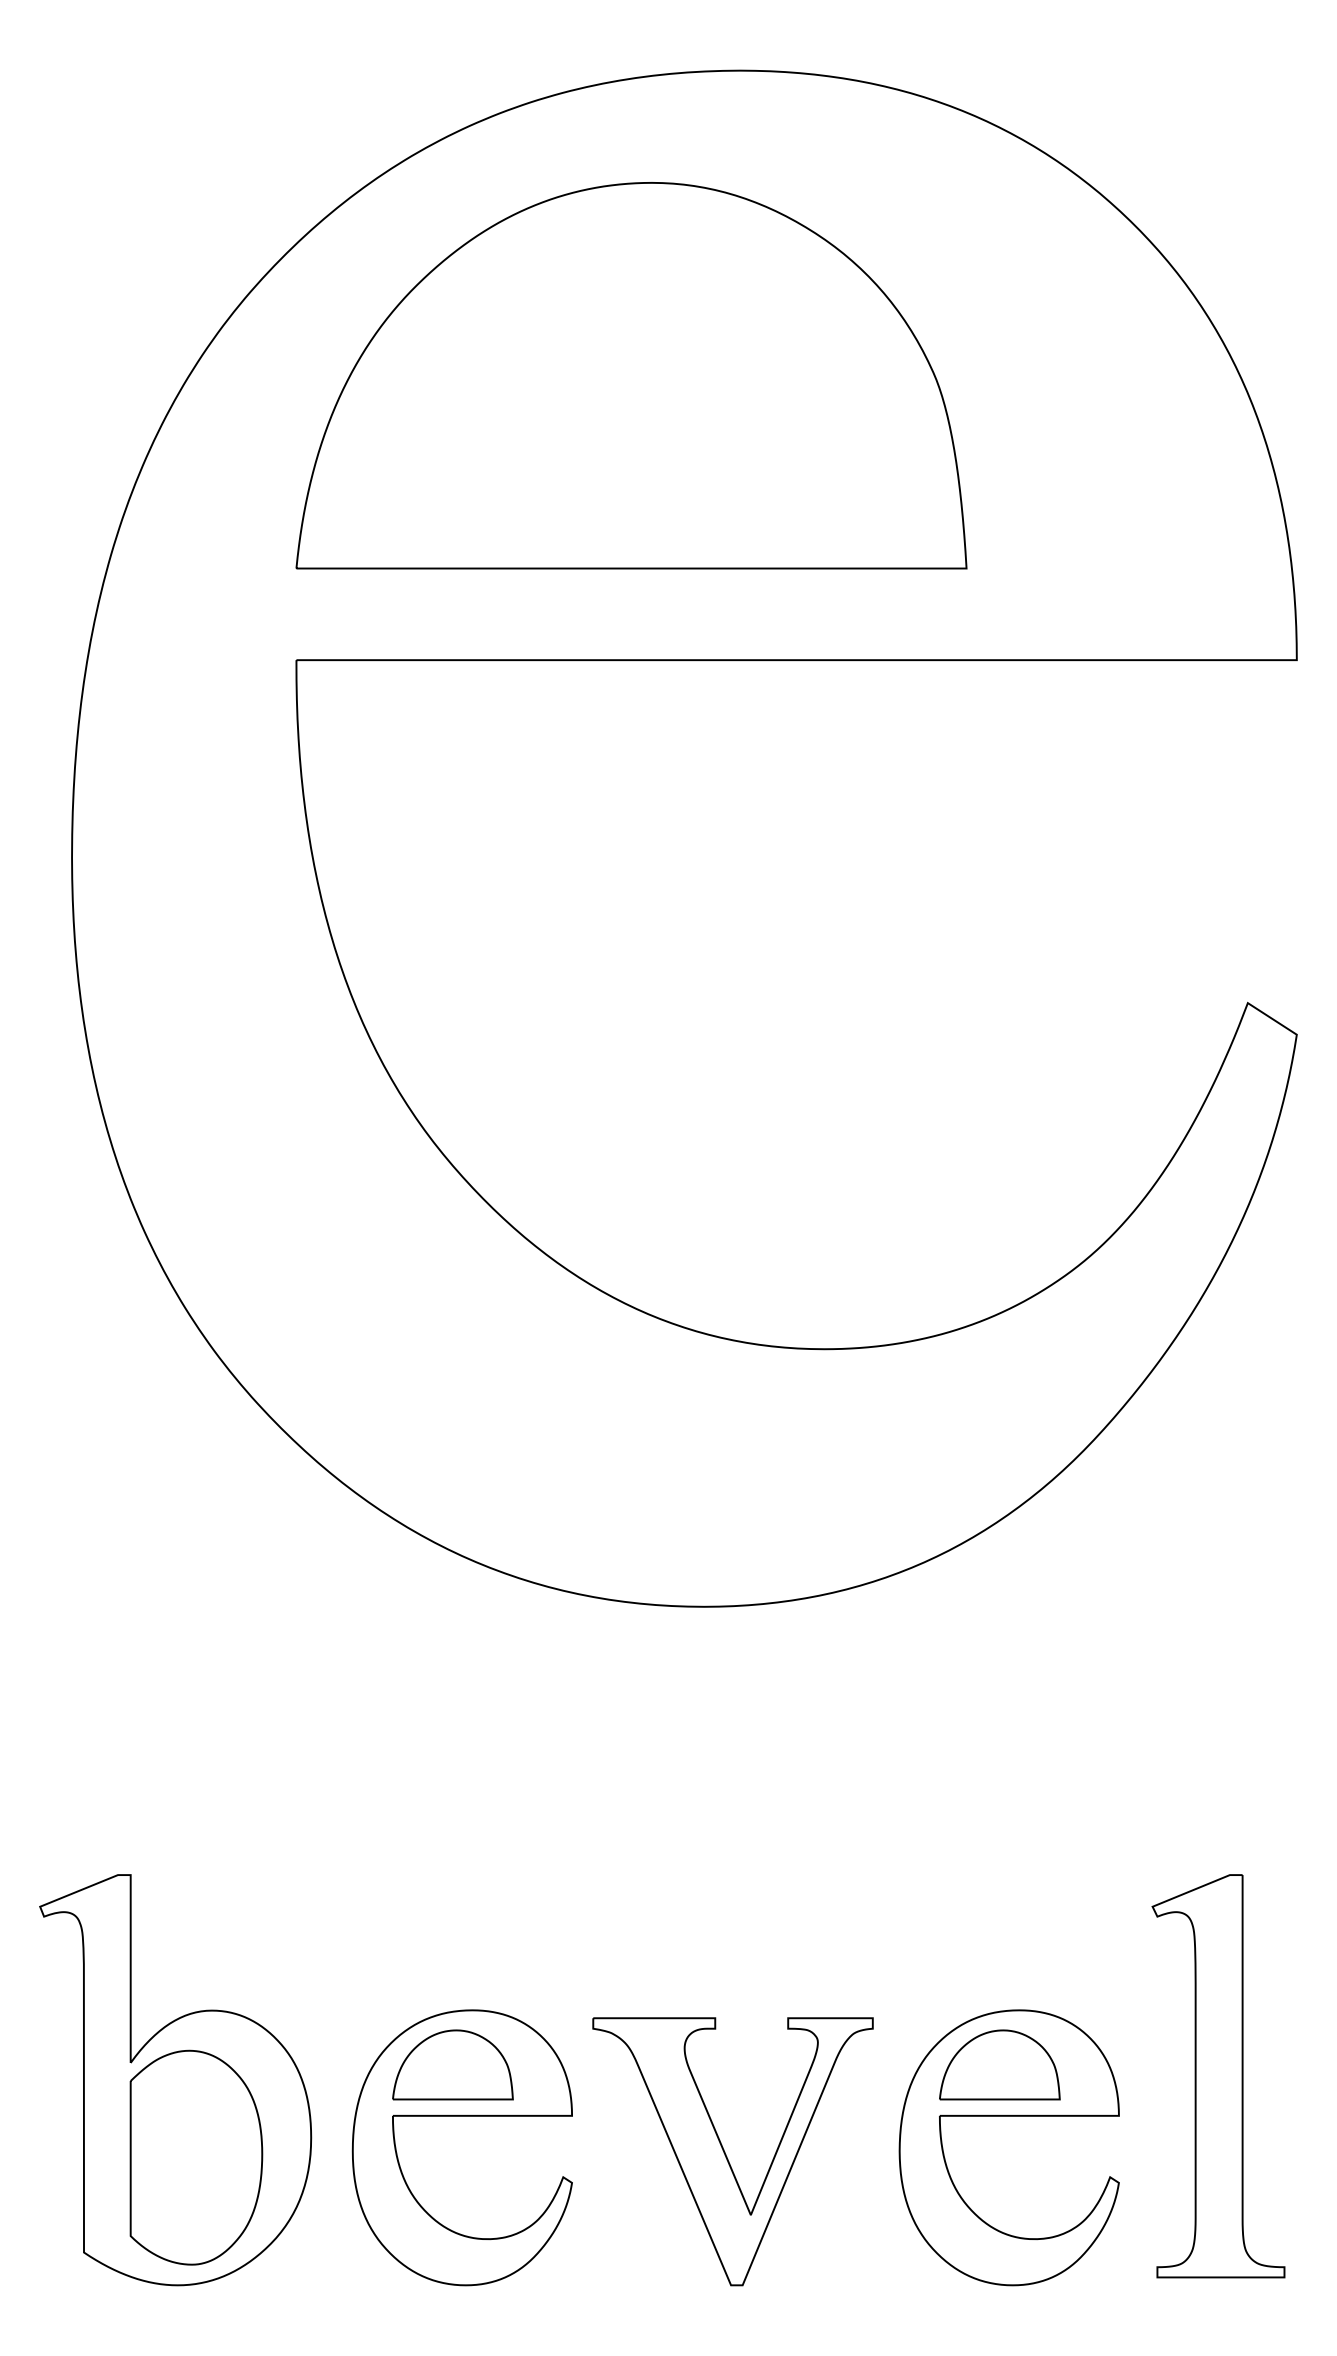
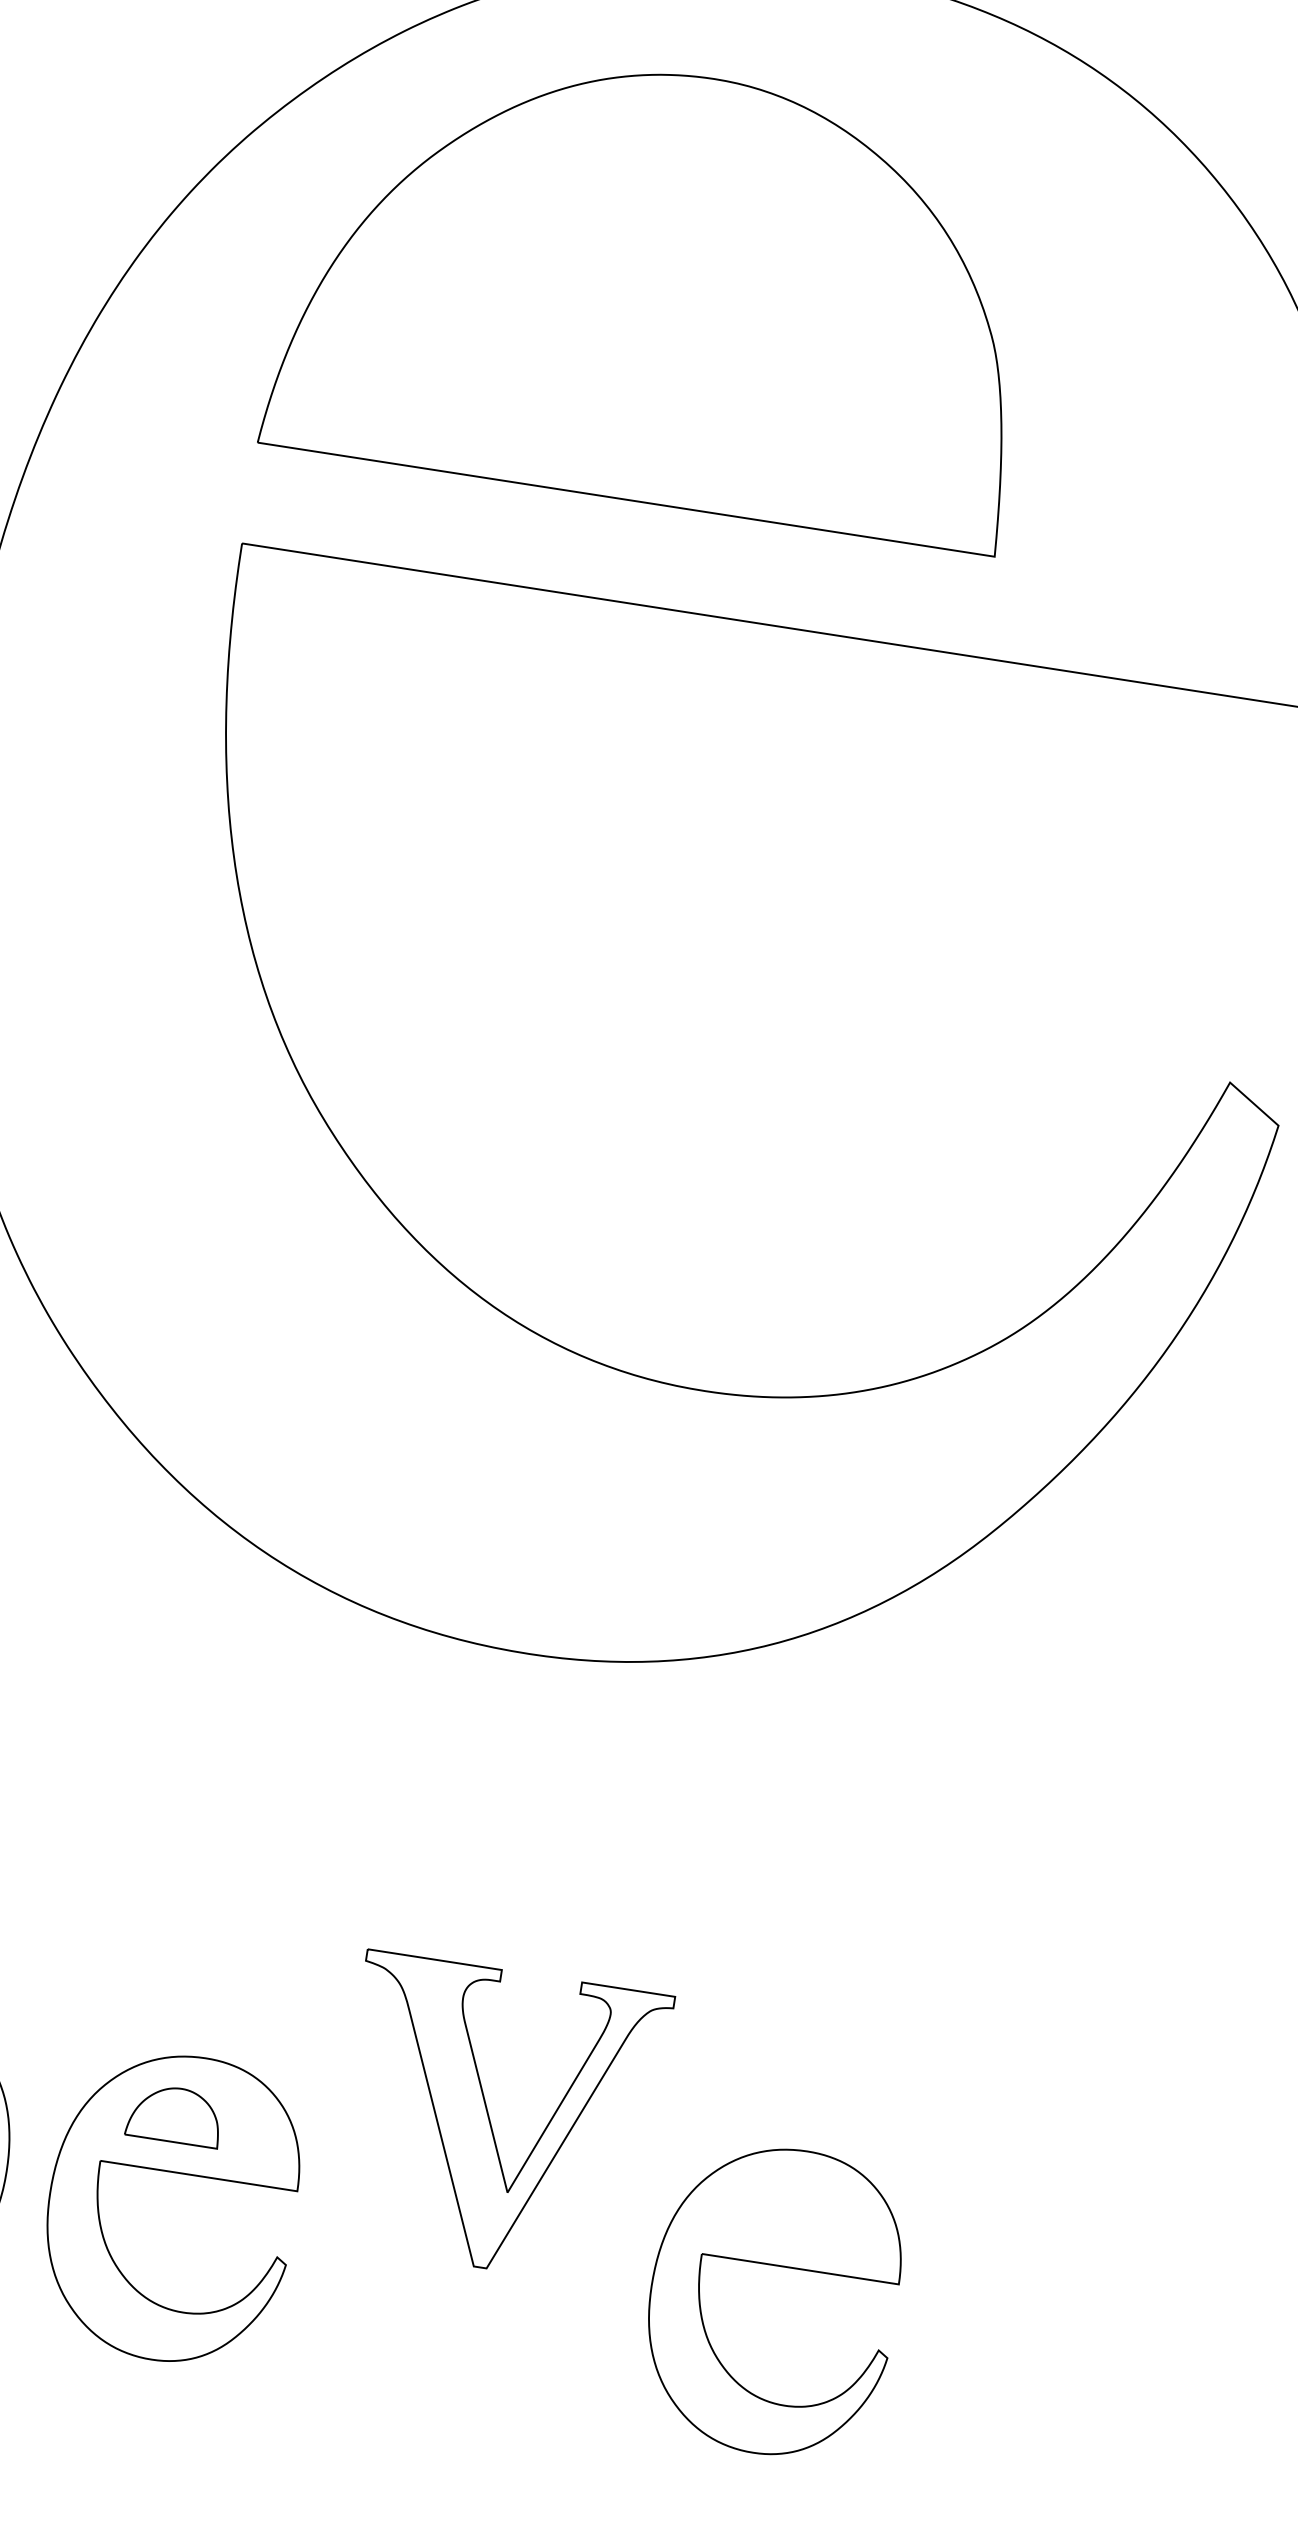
part: (452, 2064) -> (174, 2114), size x0.7
part: (999, 2064) -> (776, 2207), removed
part: (1218, 2076) -> (1015, 2258), removed
part: (726, 2154) -> (491, 2121), moved

